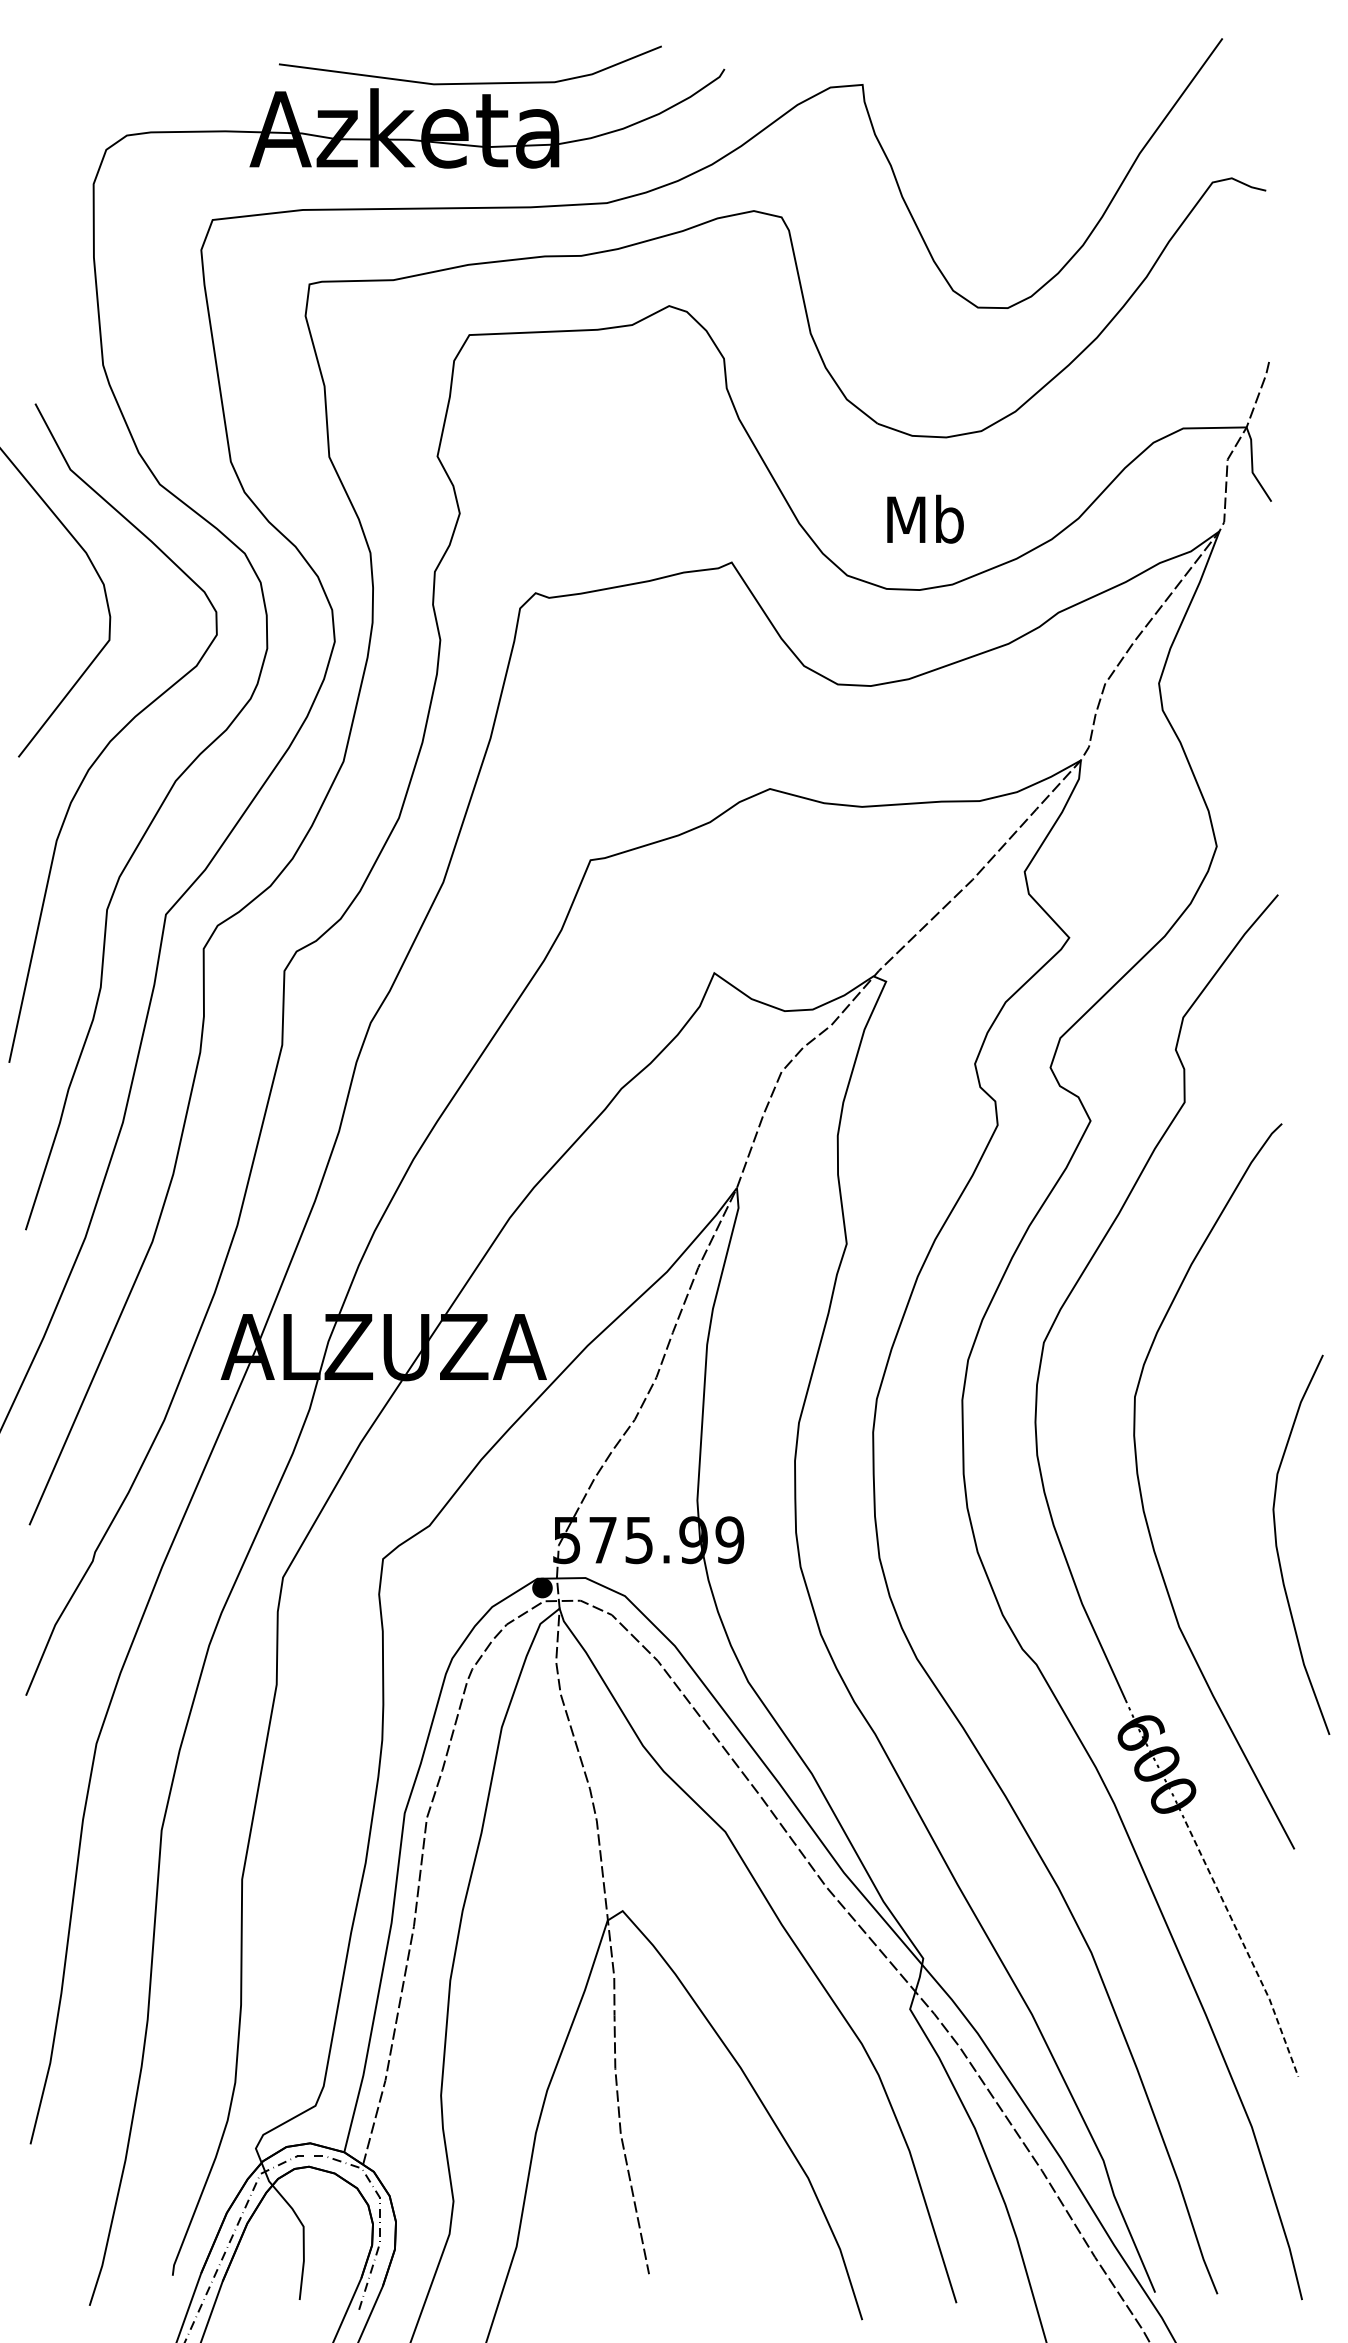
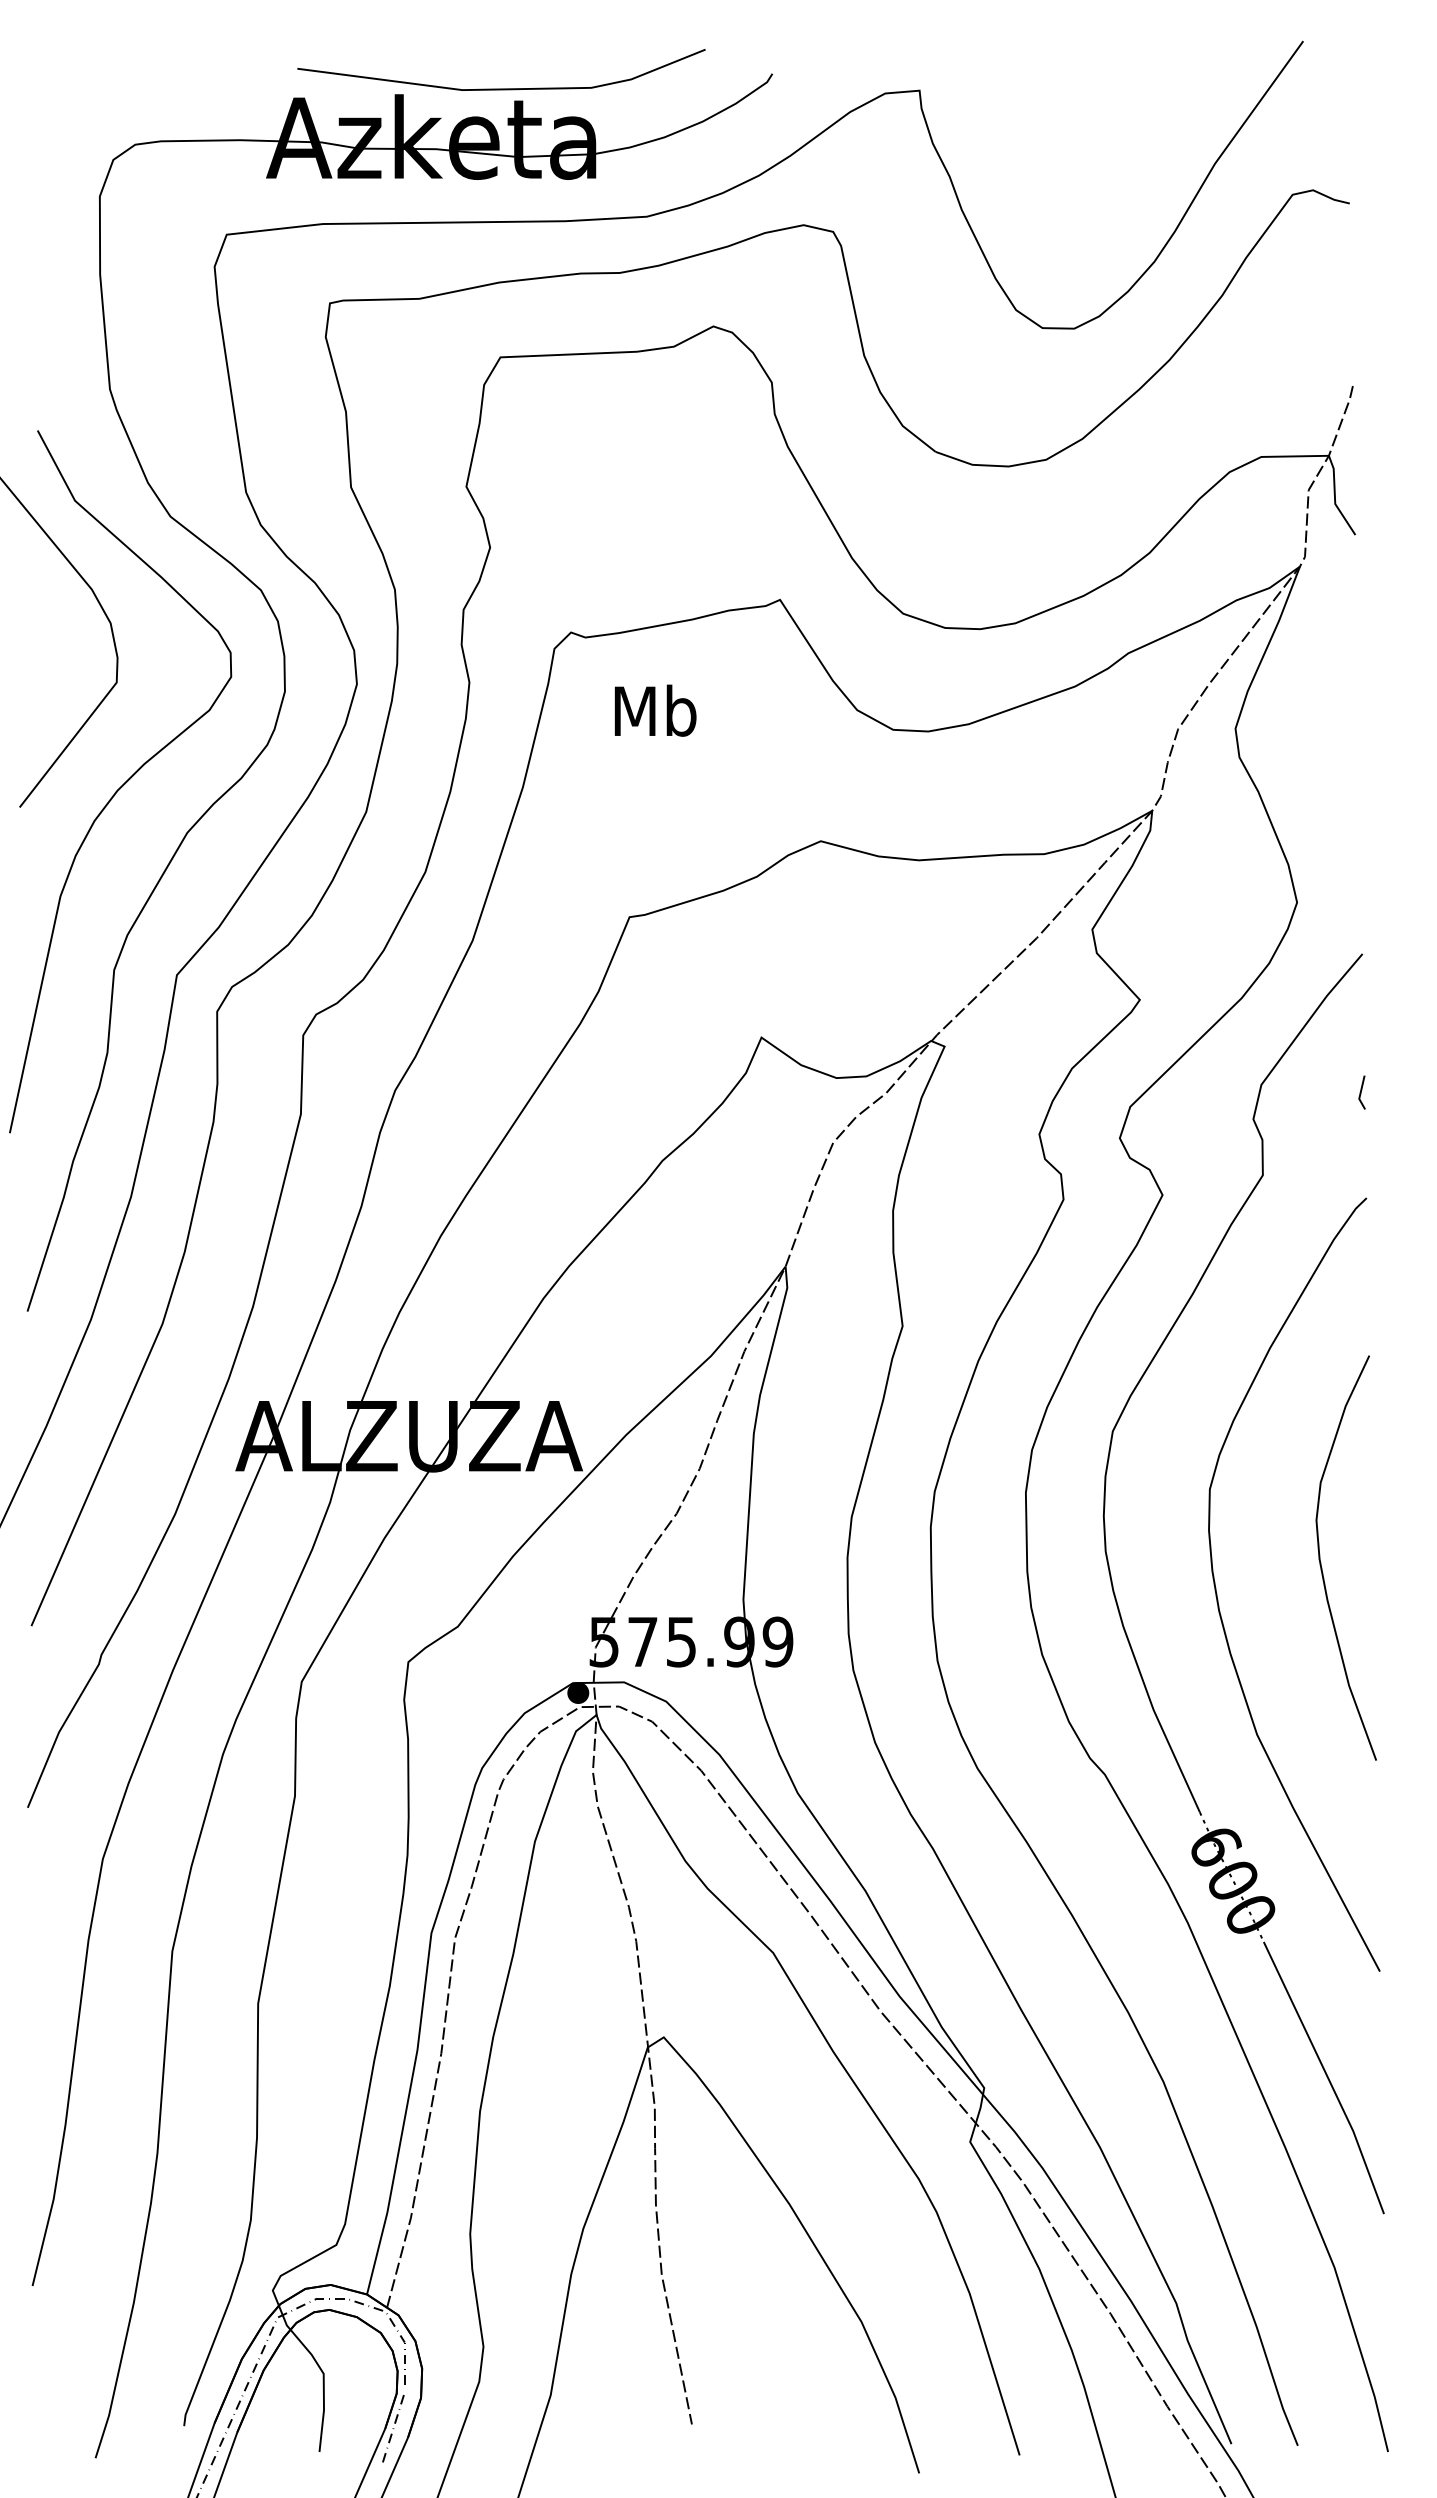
text: (925, 519) -> (655, 710), moved
line: (1277, 1024) -> (1361, 1092), added
curve: (1278, 1549) -> (1321, 1562), moved
line: (1245, 1948) -> (1327, 2077), dashed -> solid

